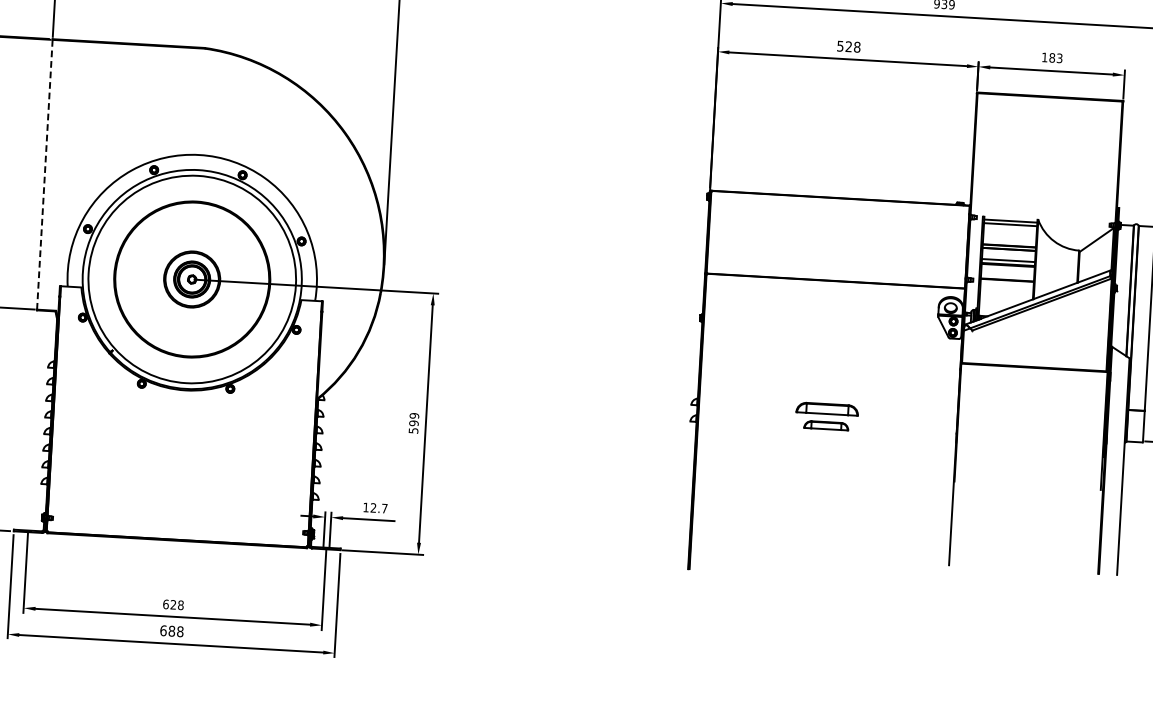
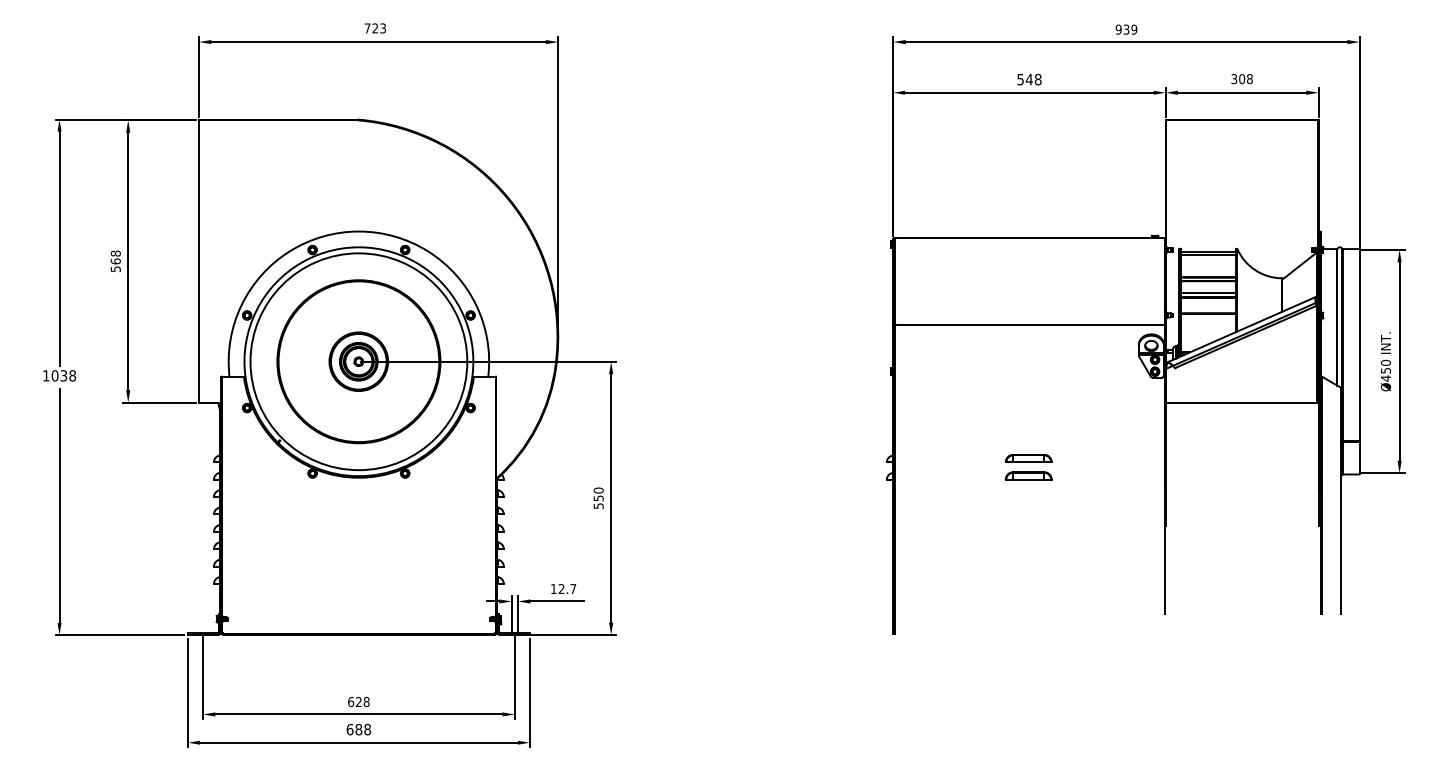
text: (848, 46) -> (1028, 79), 528 -> 548
text: (1051, 58) -> (1241, 79), 183 -> 308
line: (44, 173) -> (198, 260), dashed -> solid
part: (827, 408) -> (1028, 458), size x0.71
text: (414, 419) -> (598, 494), 599 -> 550

